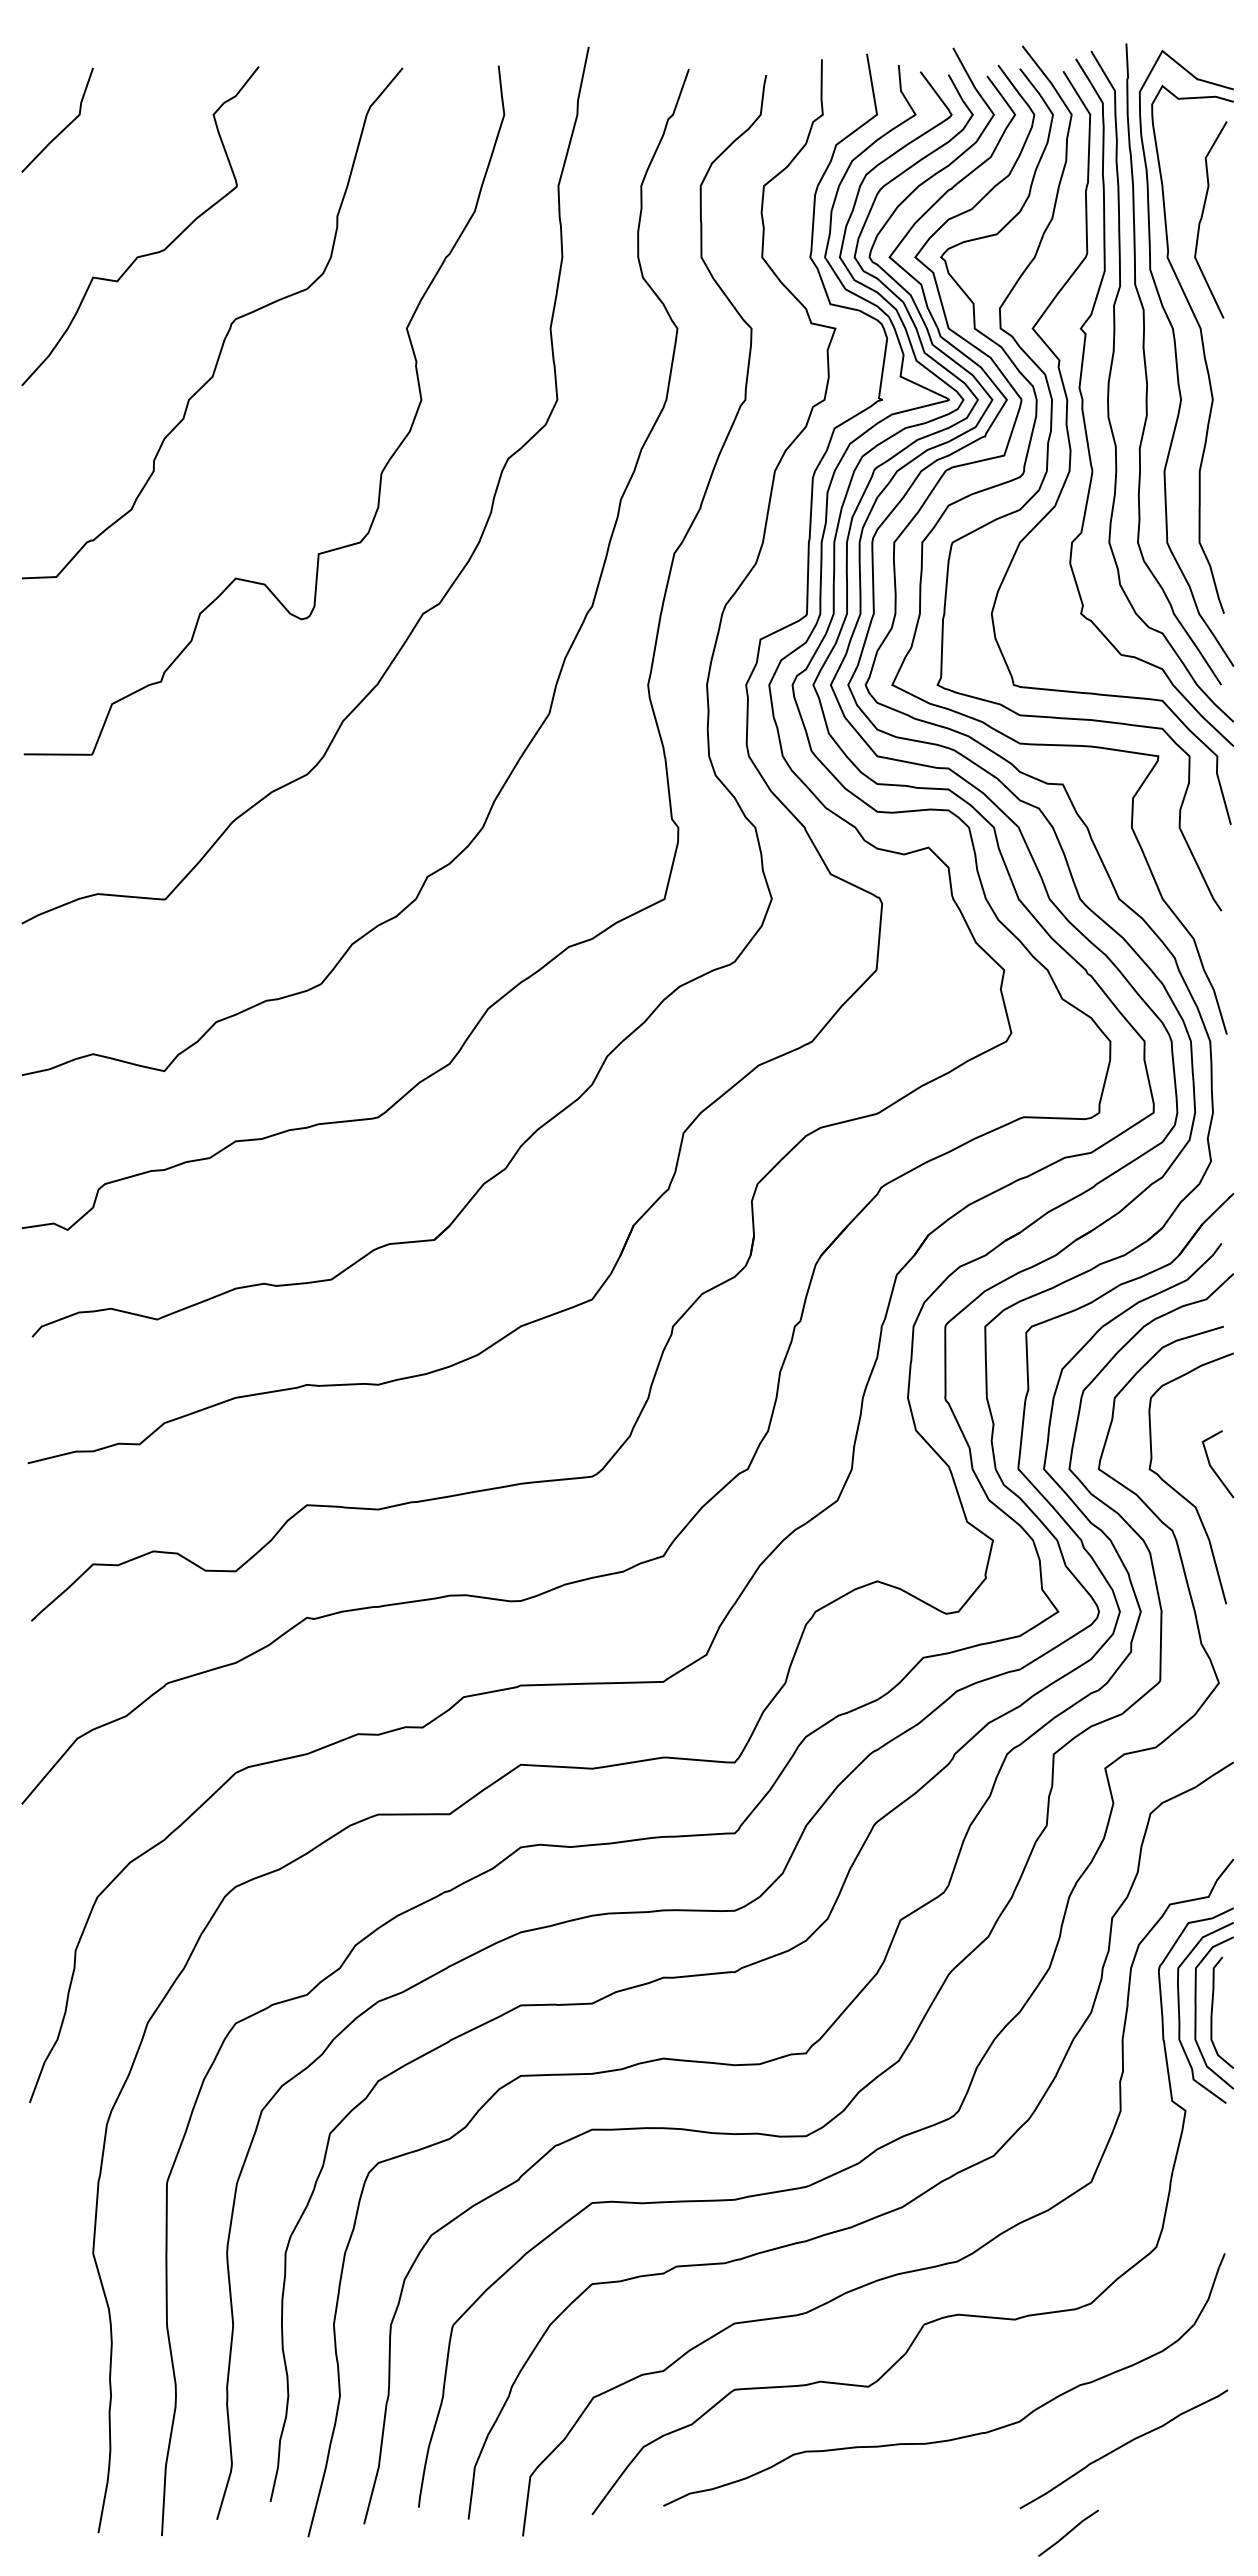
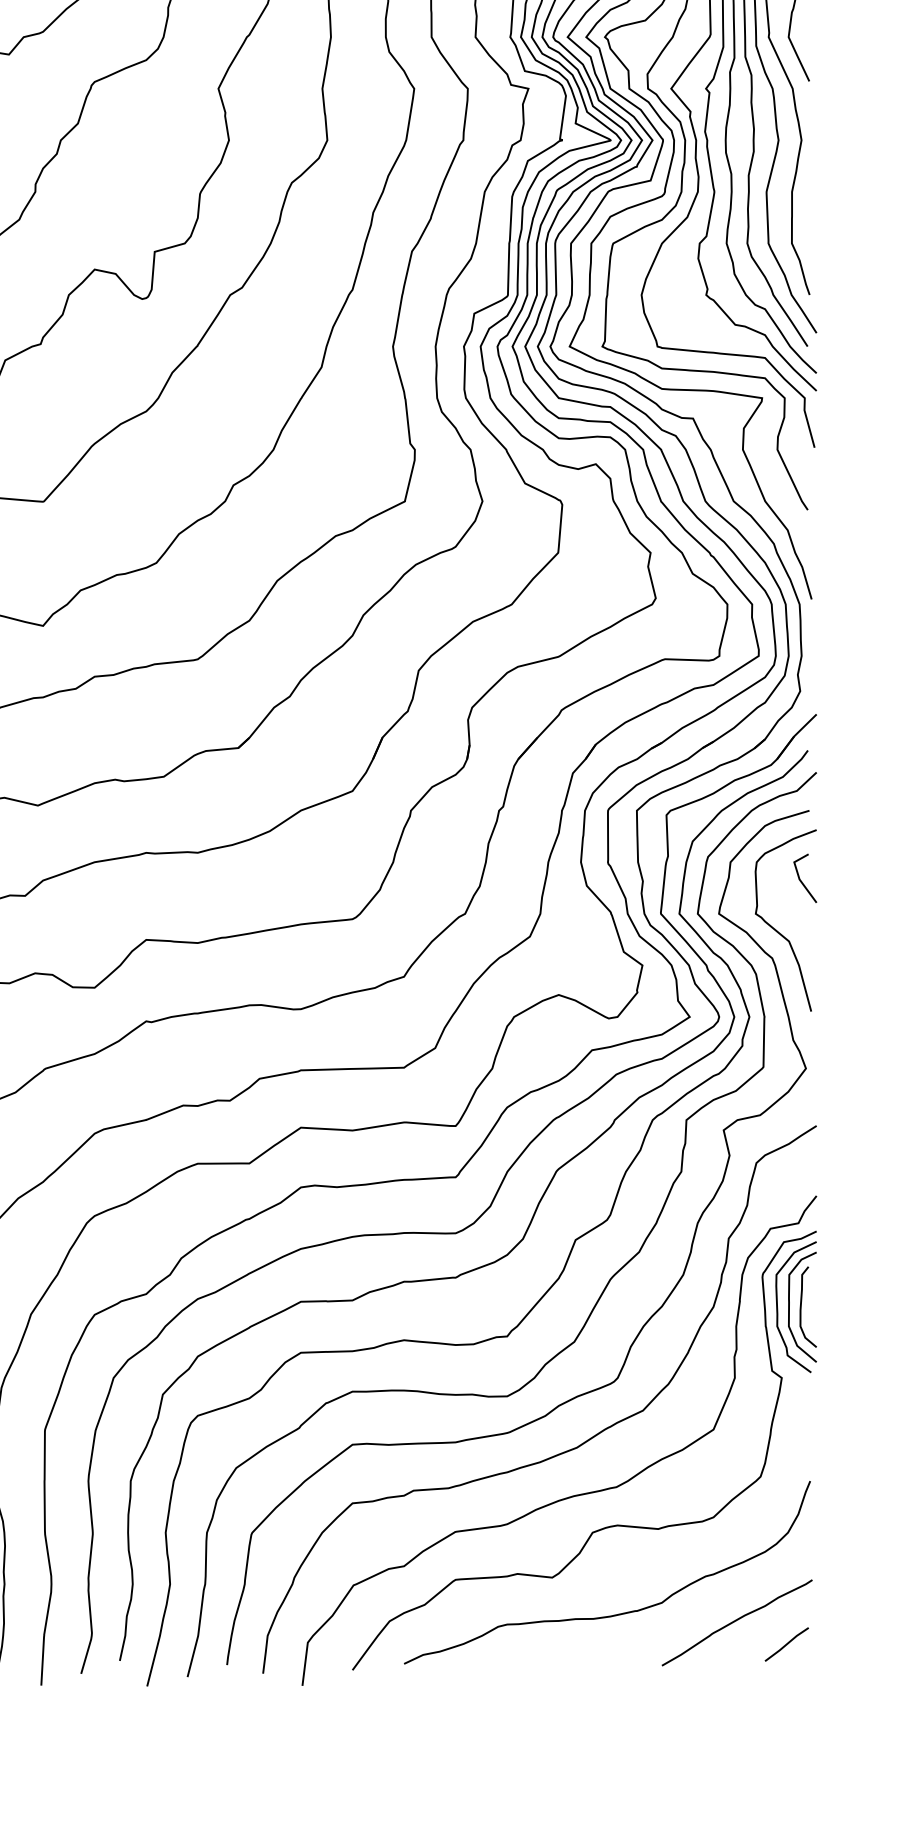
line: (1213, 1468) -> (802, 881), moved
line: (1068, 2532) -> (786, 1643), moved

